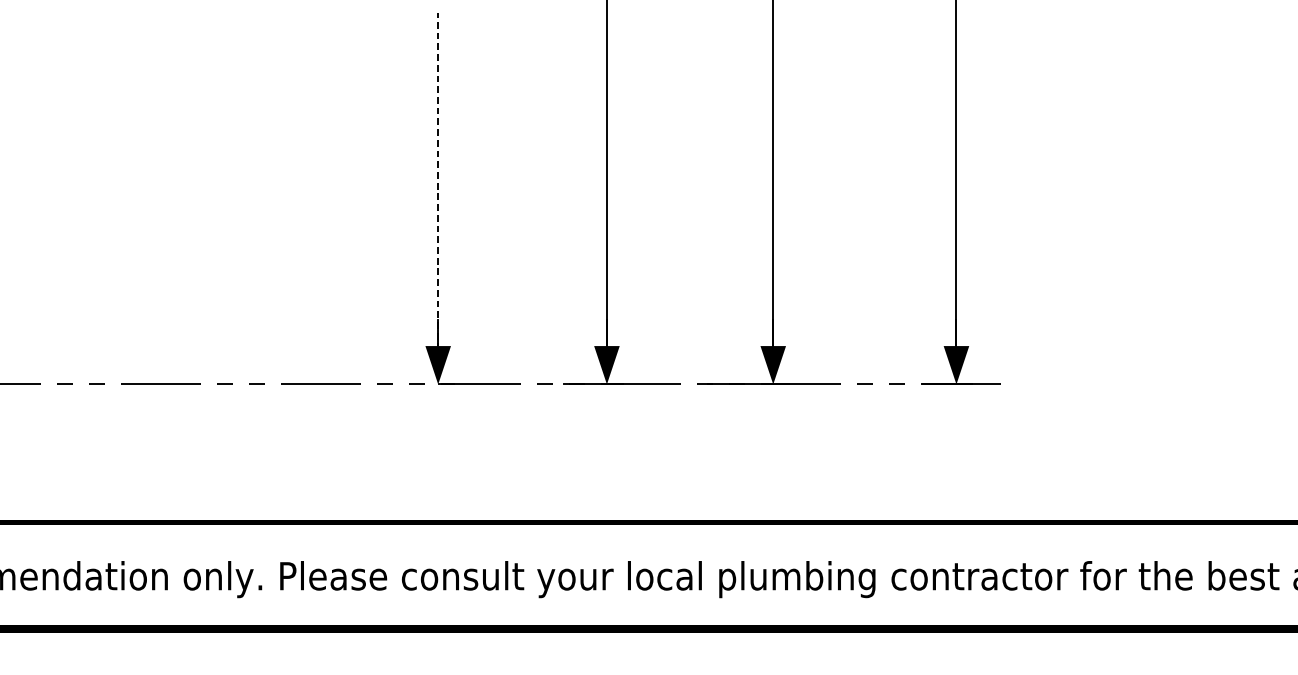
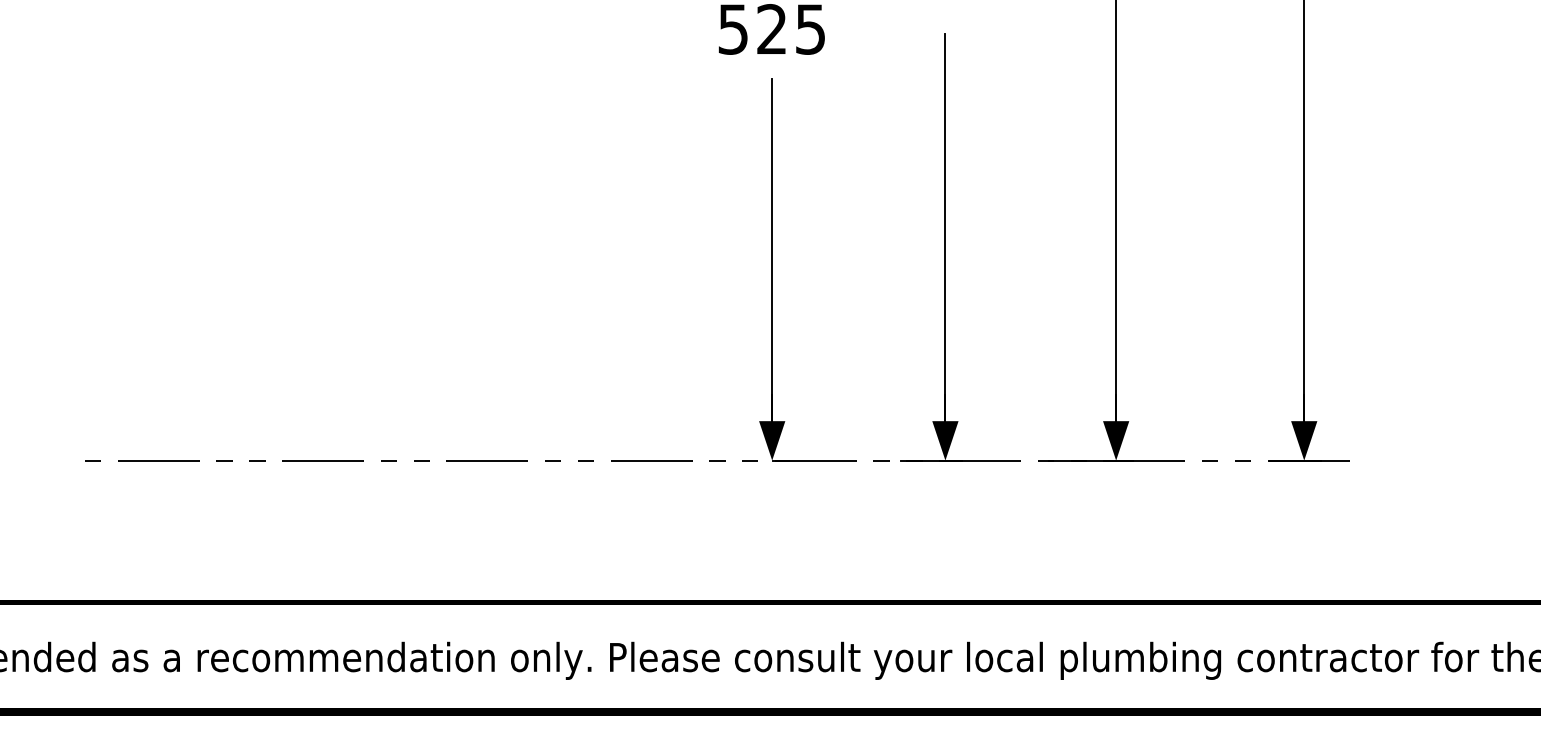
line: (438, 191) -> (772, 262), dashed -> solid

